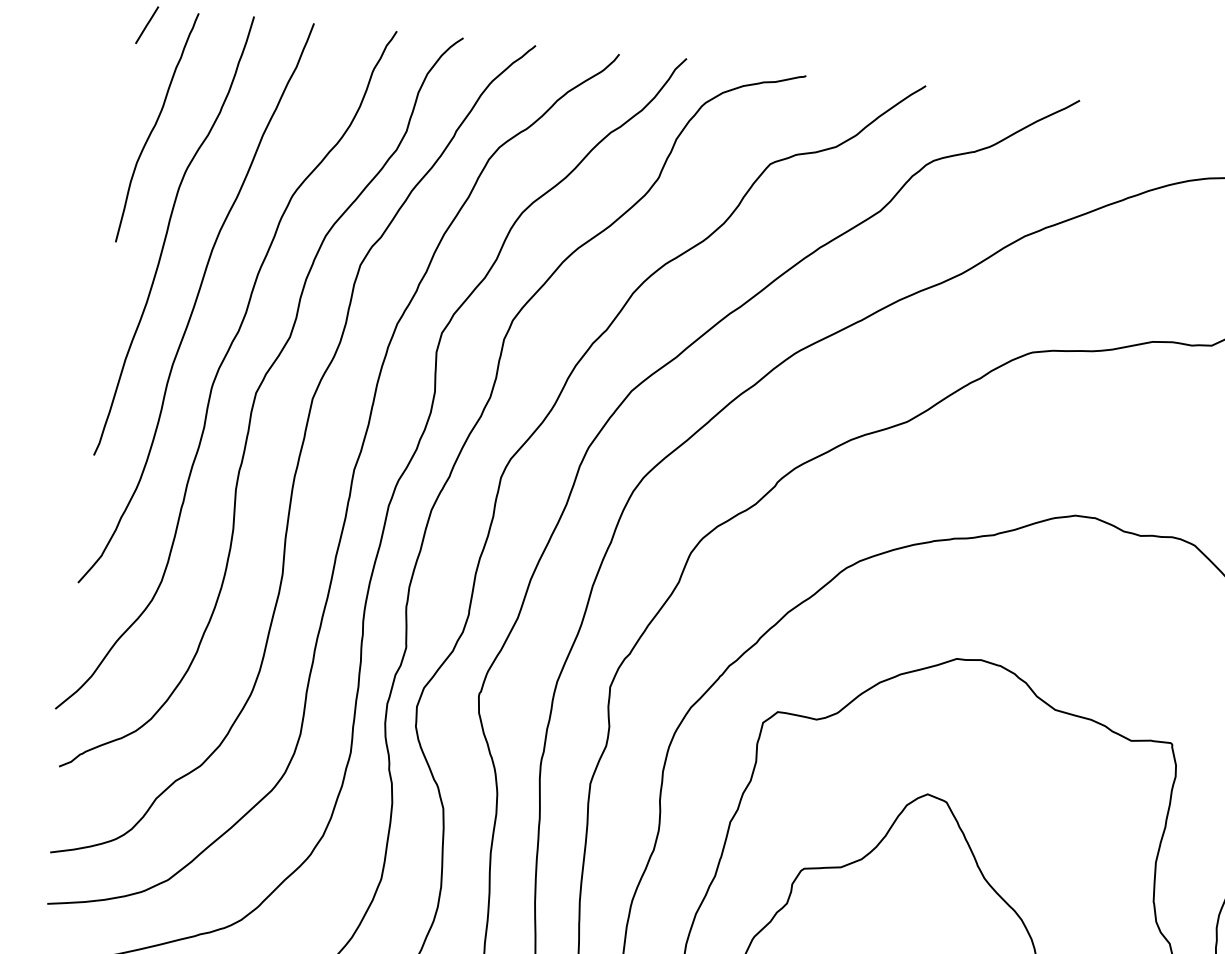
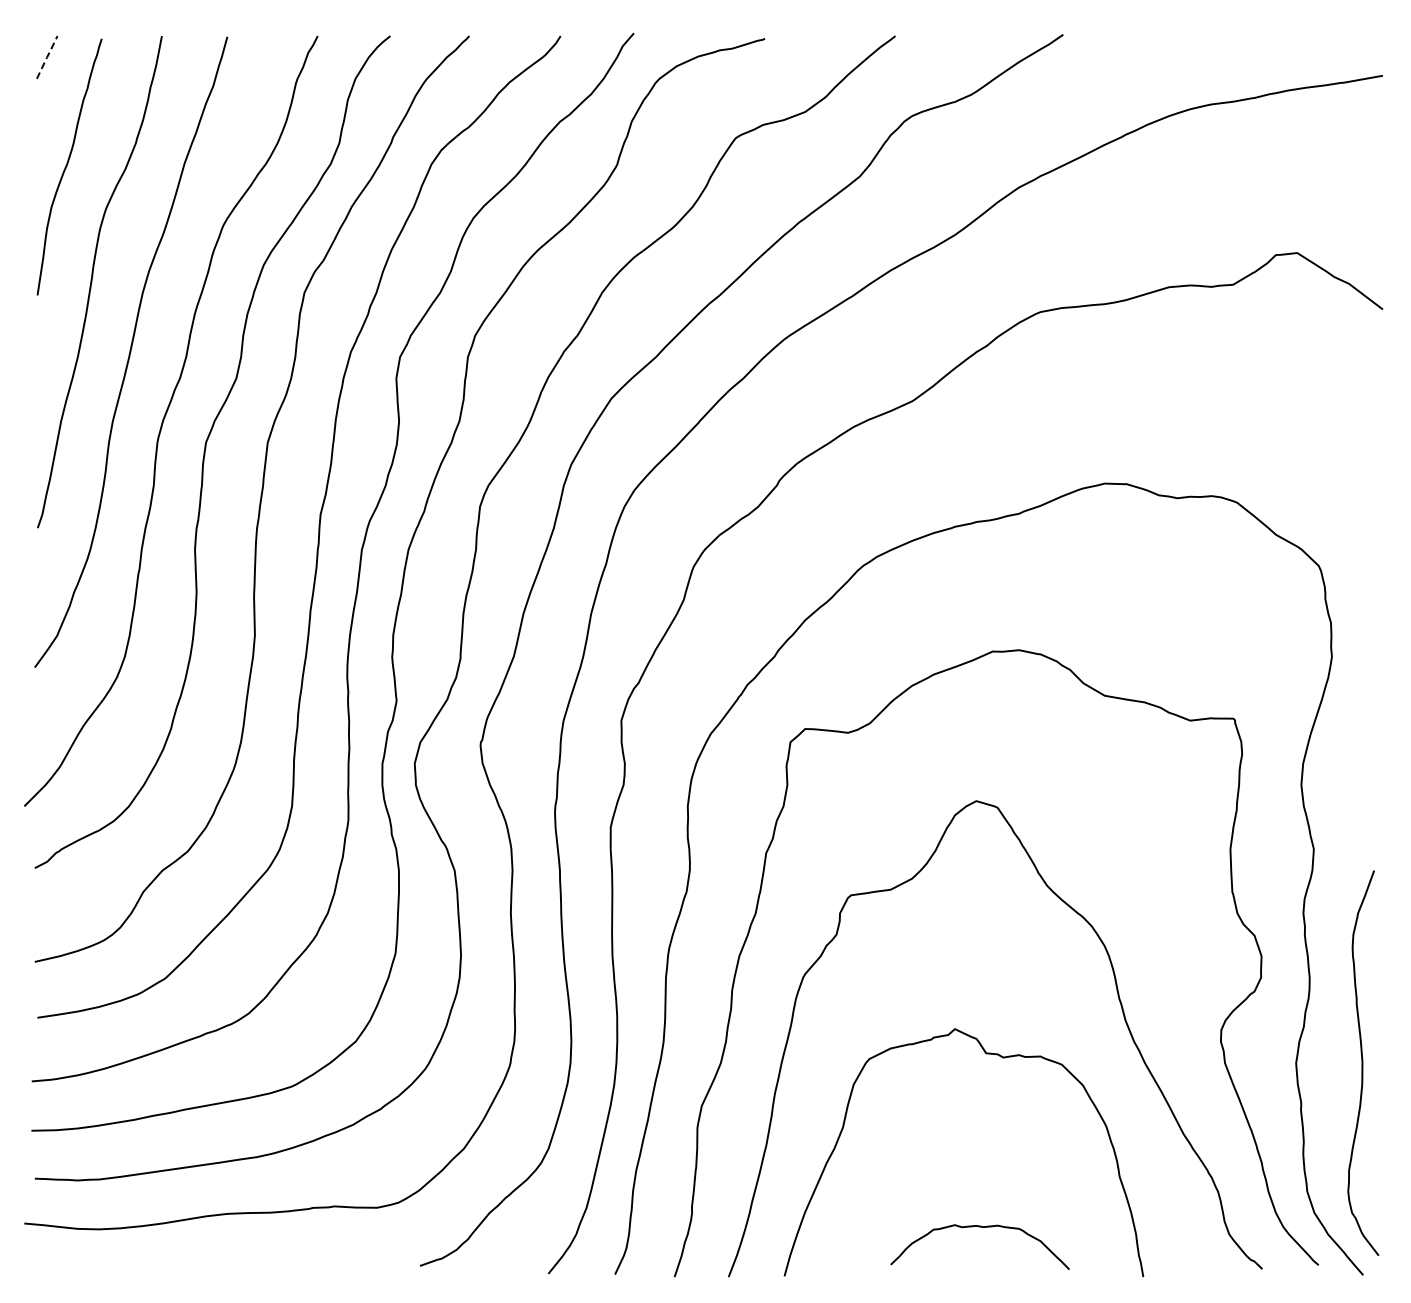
line: (147, 25) -> (47, 57), solid -> dashed

